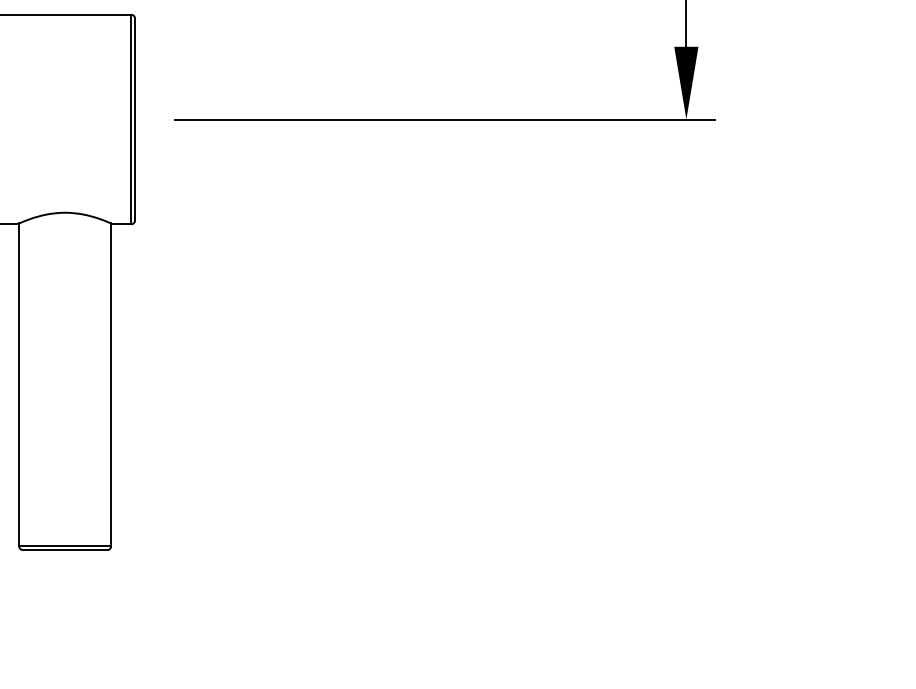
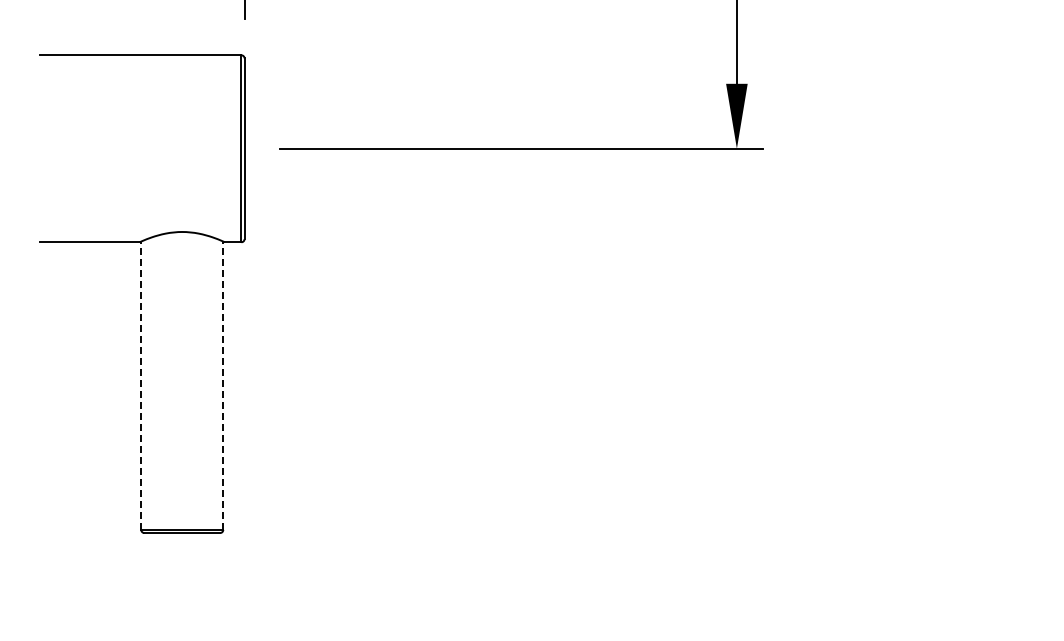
line: (19, 384) -> (141, 385), solid -> dashed
line: (111, 384) -> (223, 385), solid -> dashed

